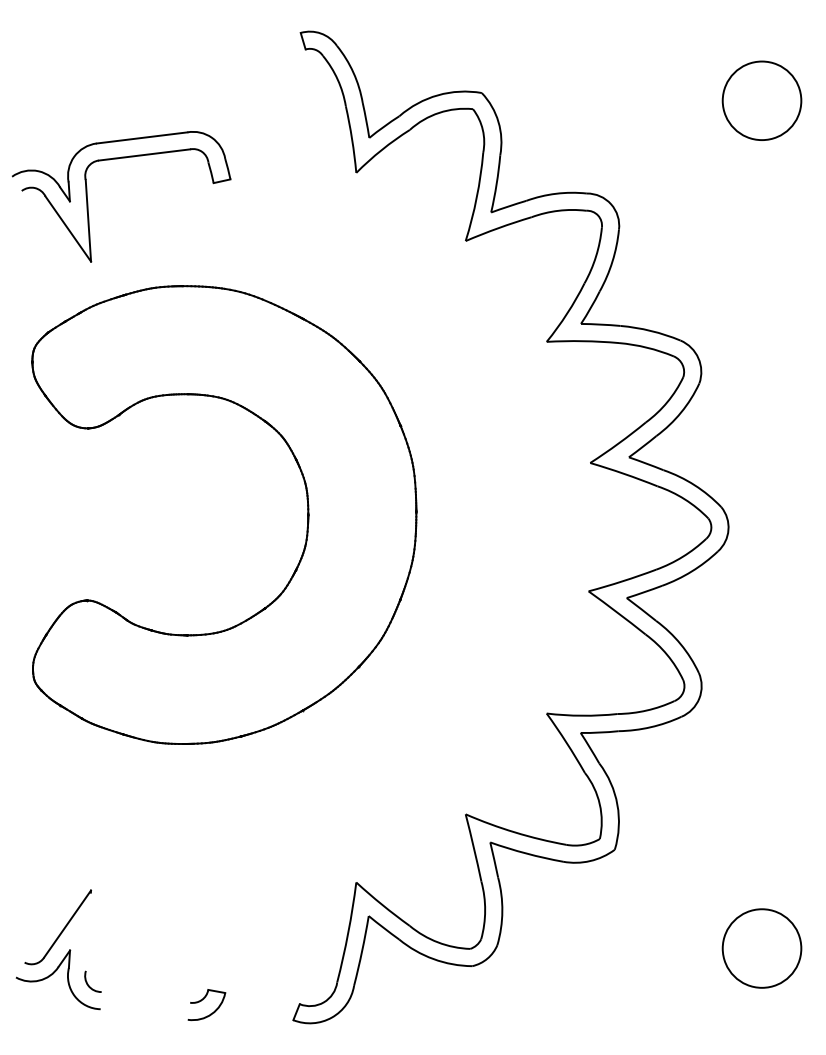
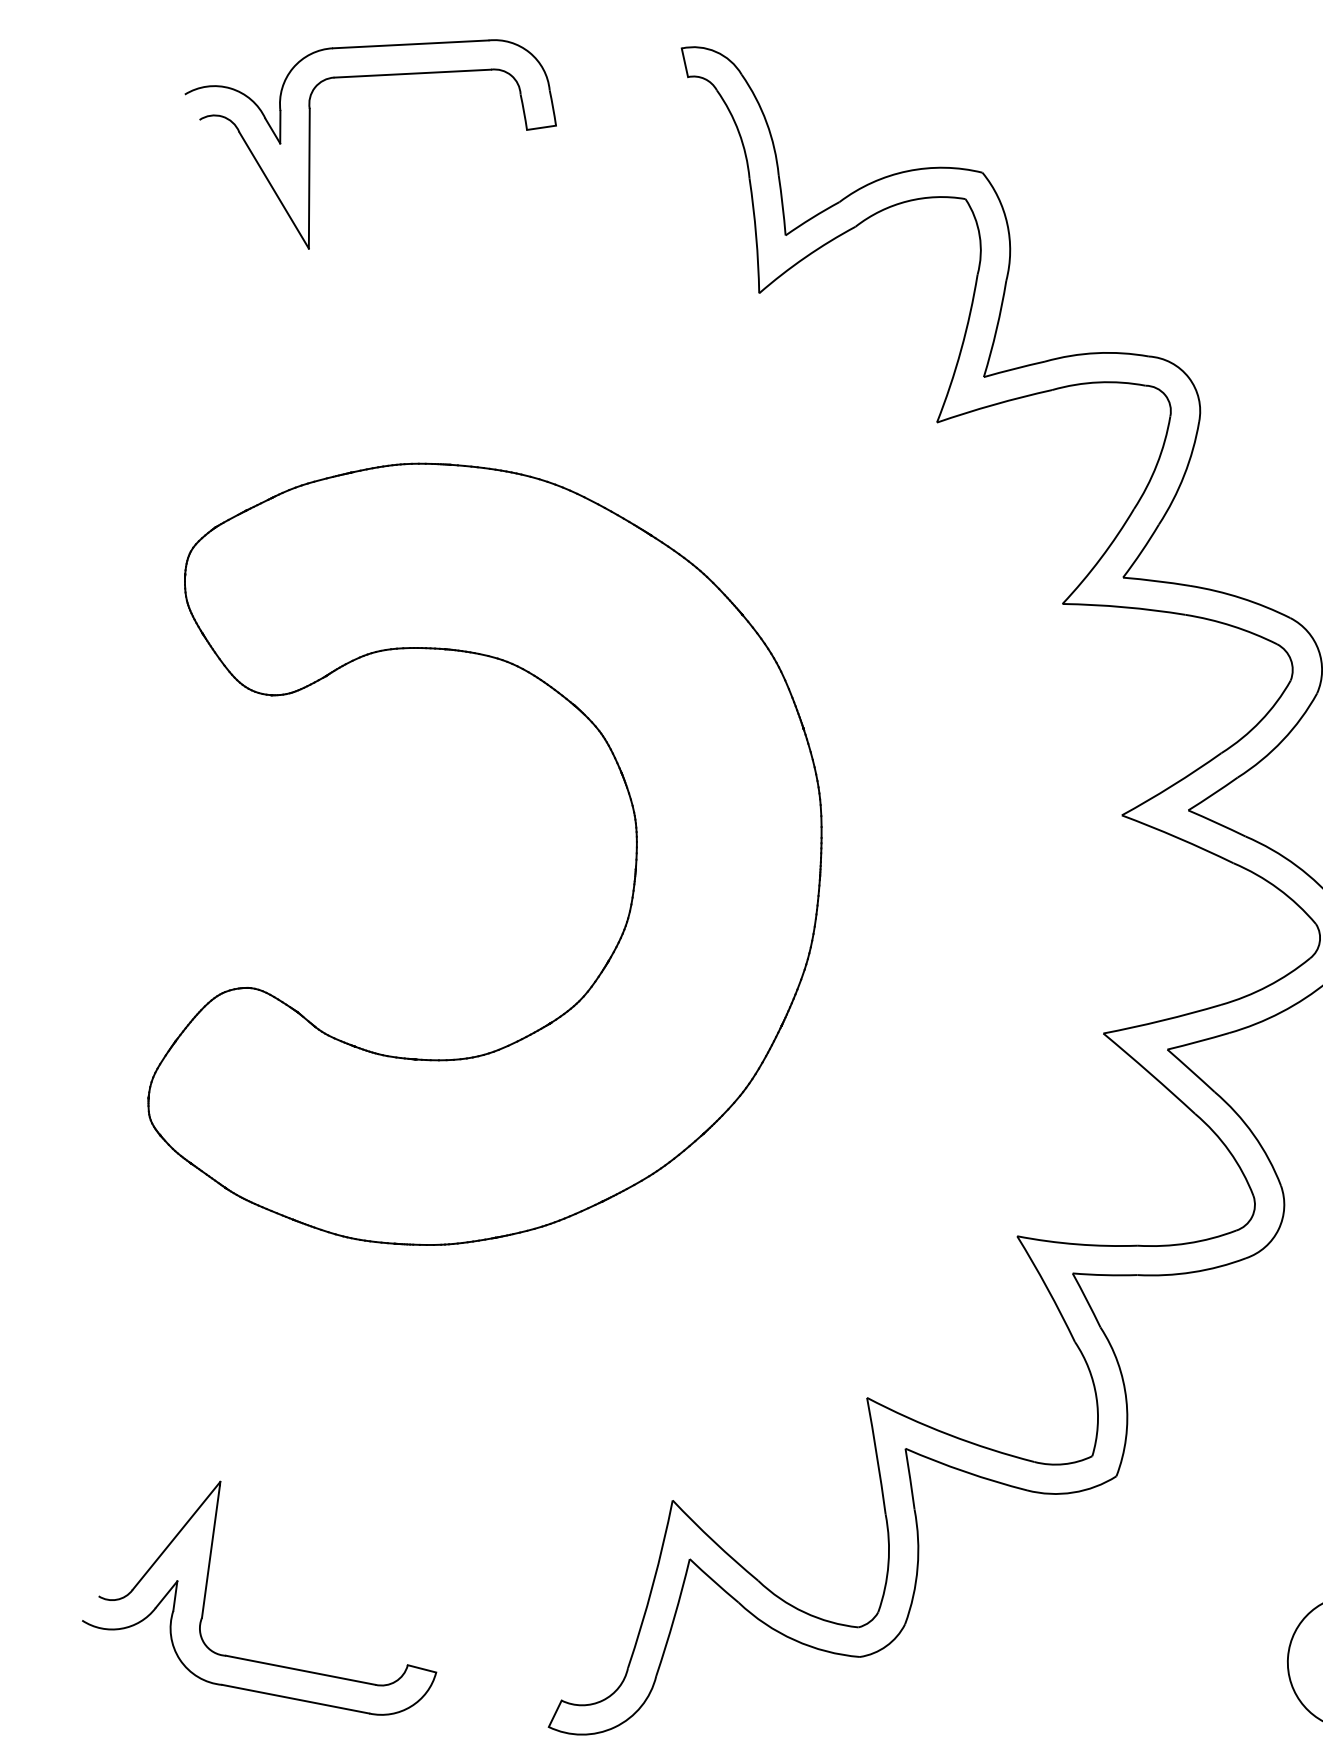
part: (88, 202) -> (311, 147), moved
line: (87, 931) -> (209, 1551), added
line: (145, 997) -> (300, 1670), added
line: (143, 1014) -> (294, 1699), added

